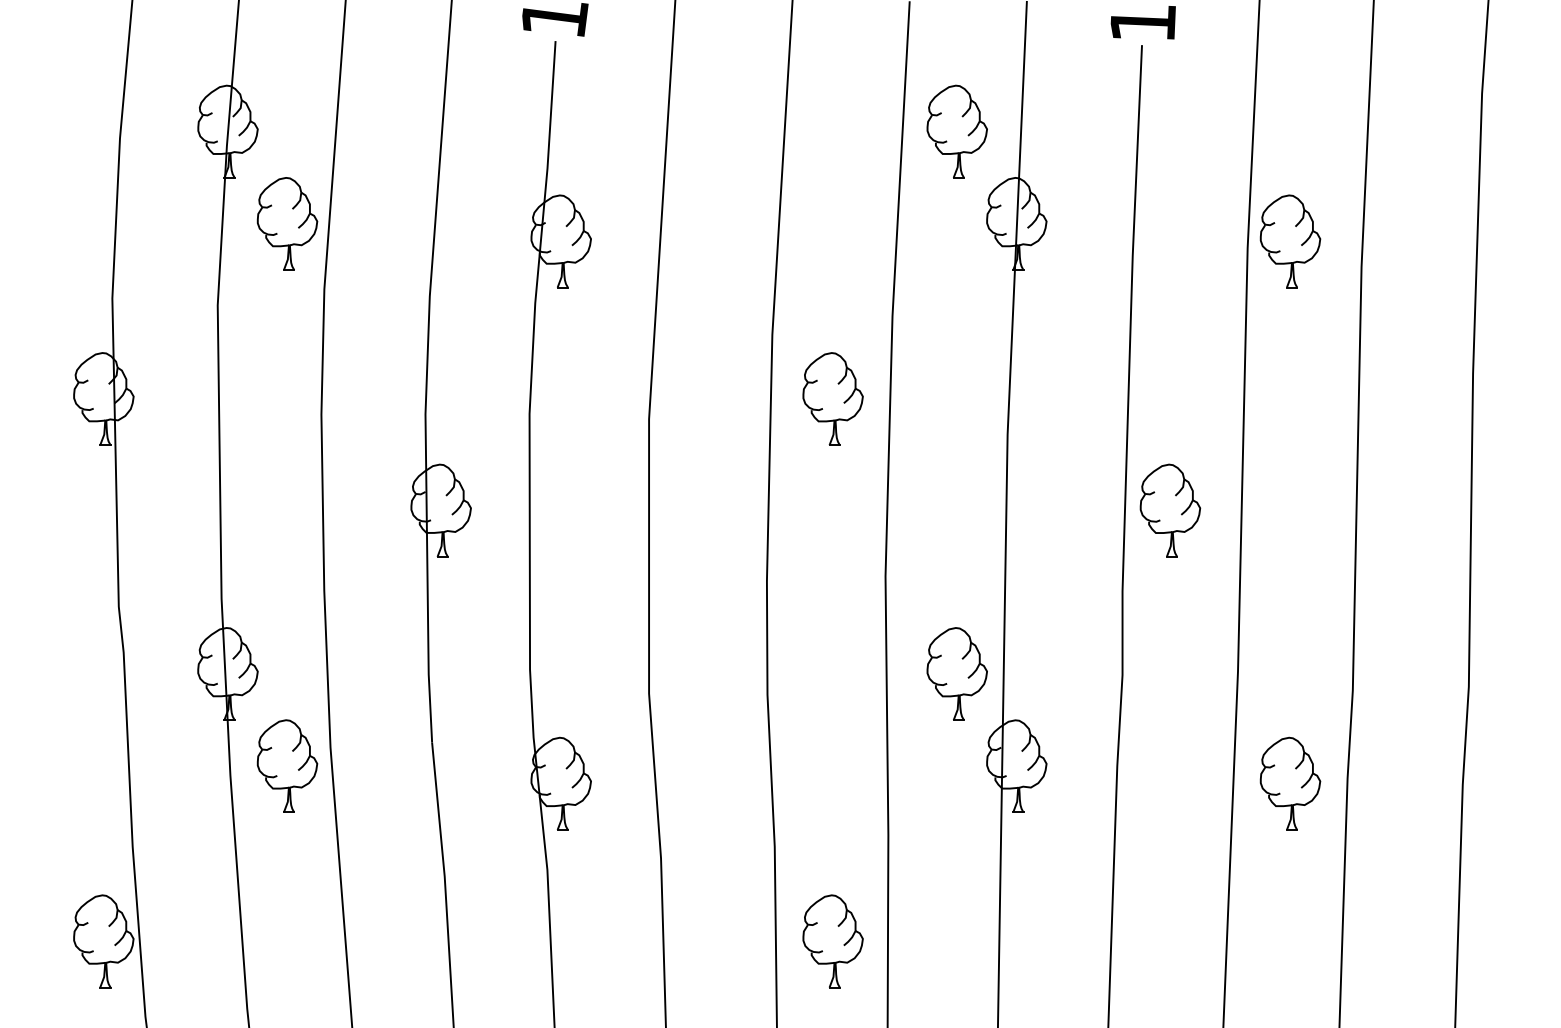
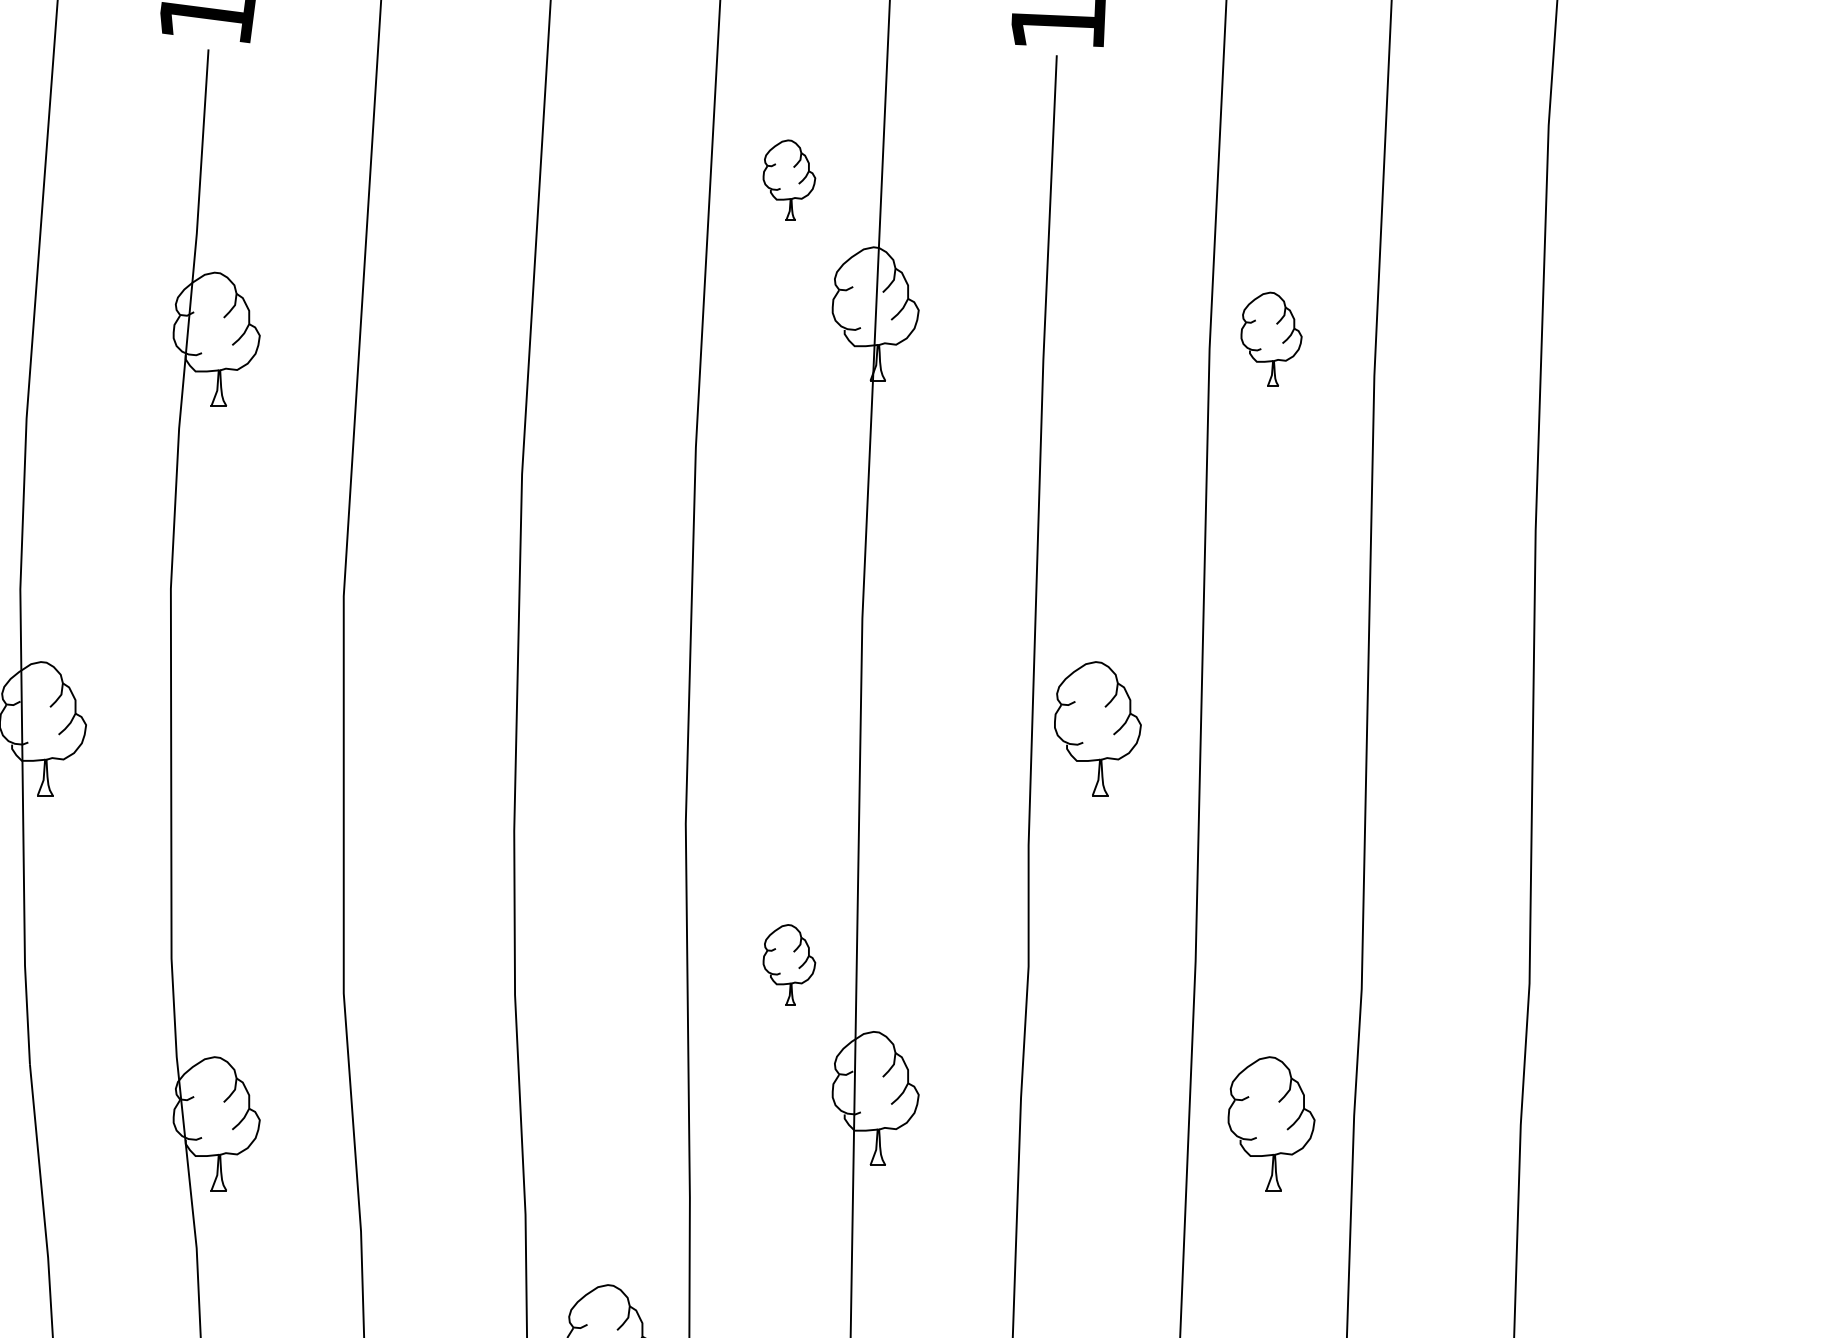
part: (956, 131) -> (788, 180), size x0.6
part: (1290, 241) -> (1271, 339), size x0.7
part: (832, 398) -> (609, 566), removed
part: (956, 673) -> (788, 964), size x0.6

